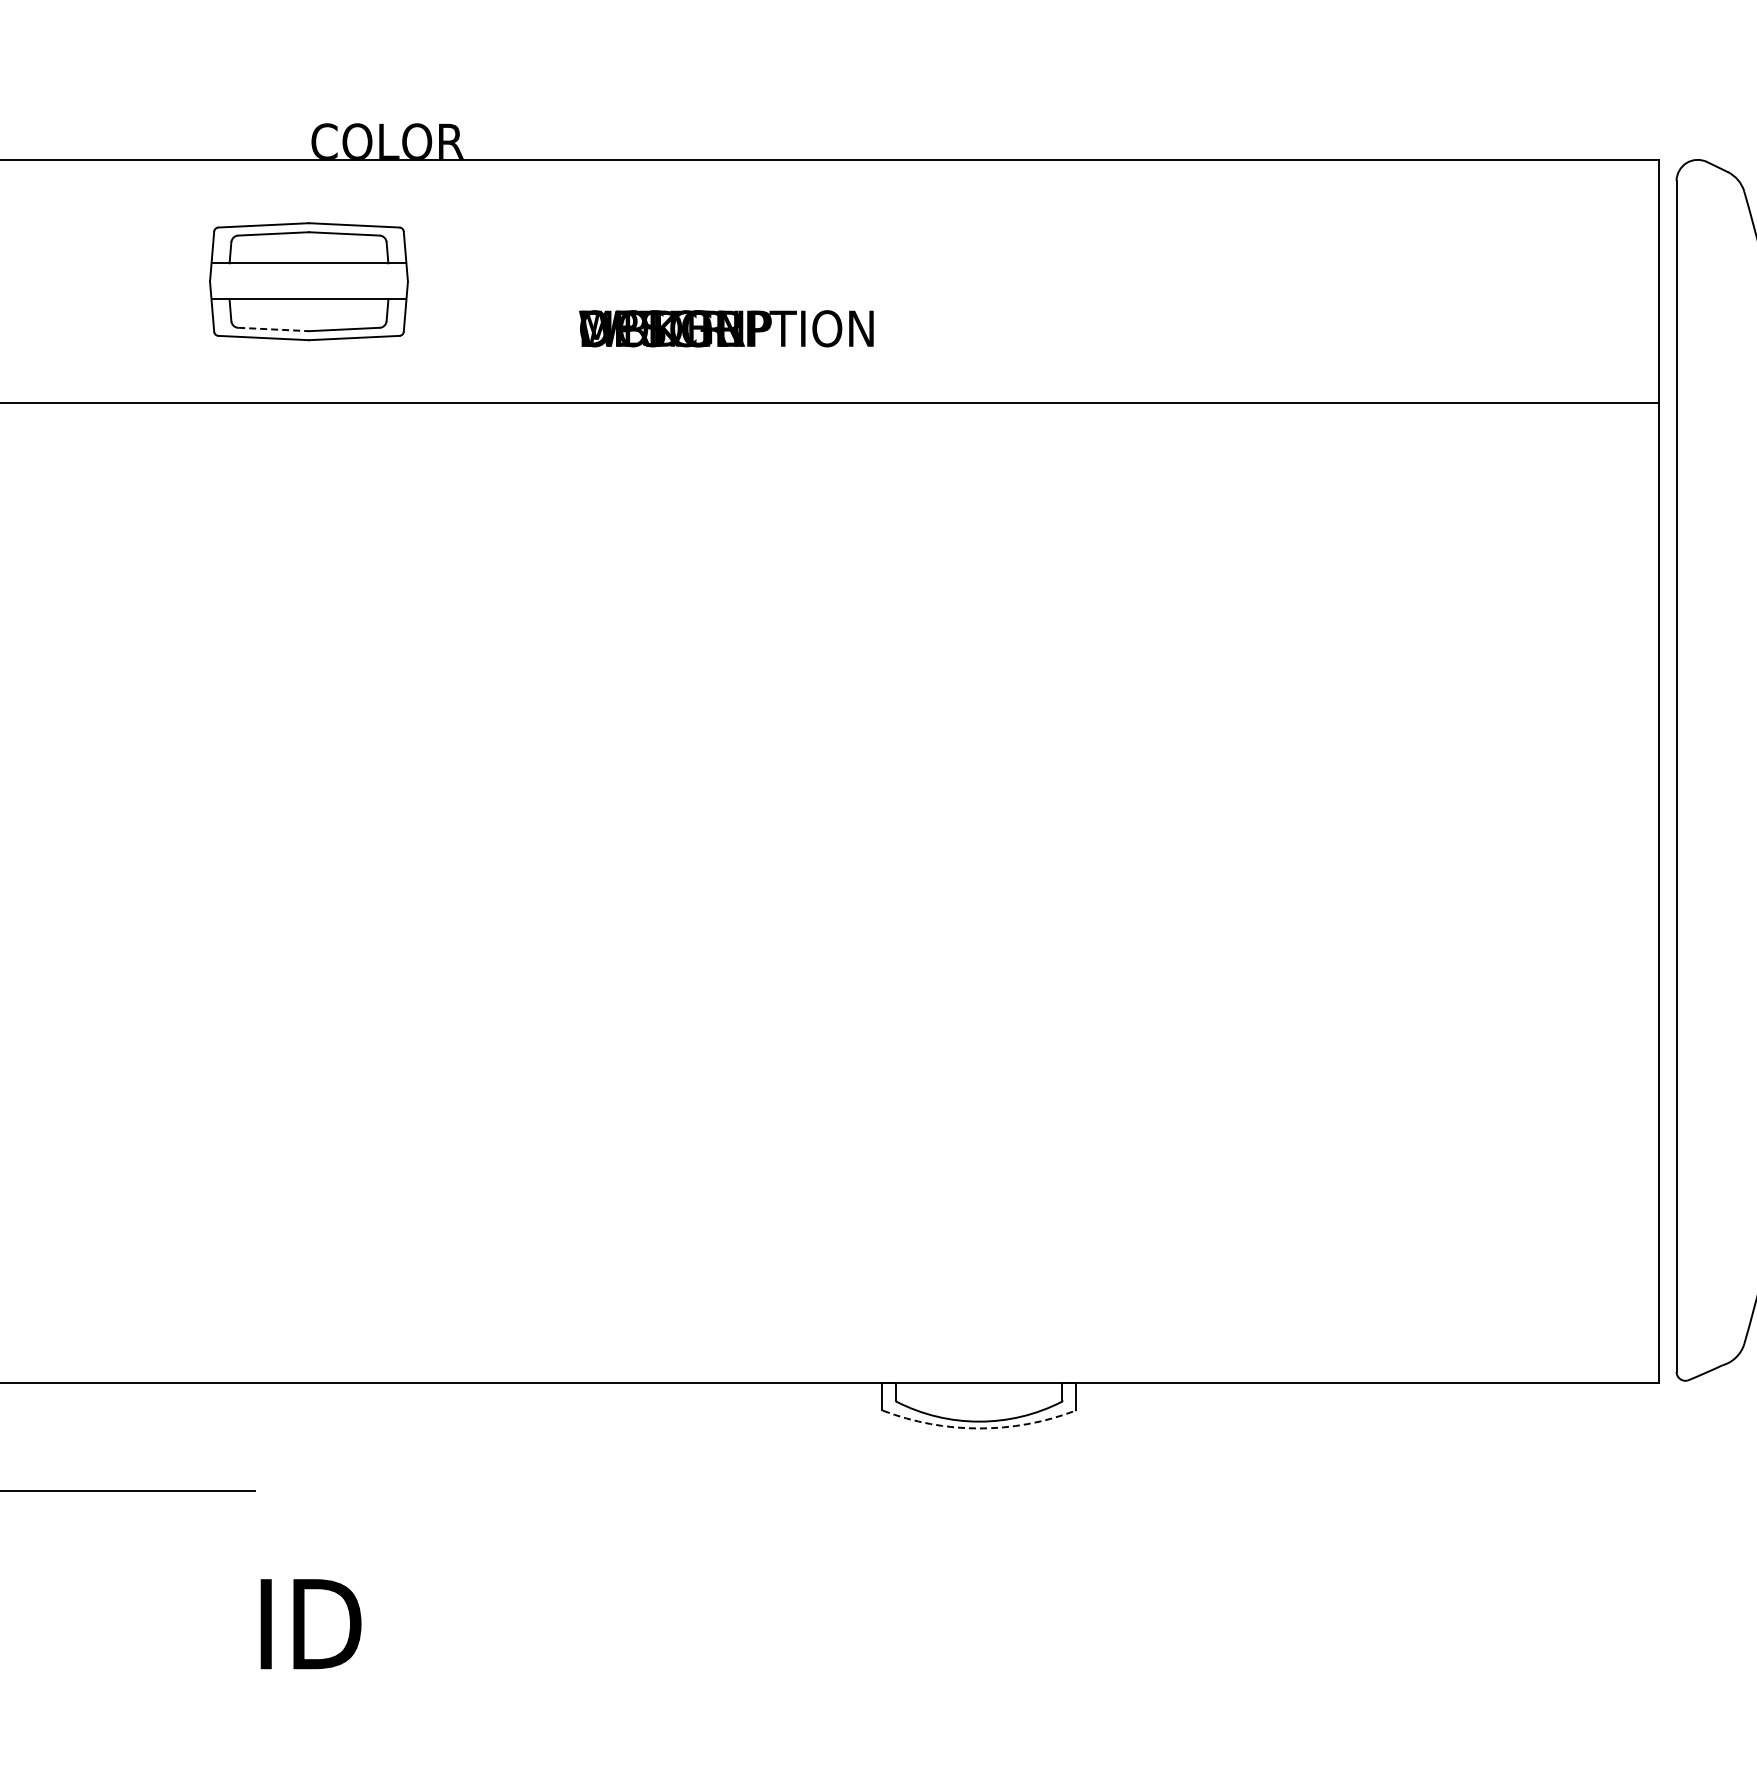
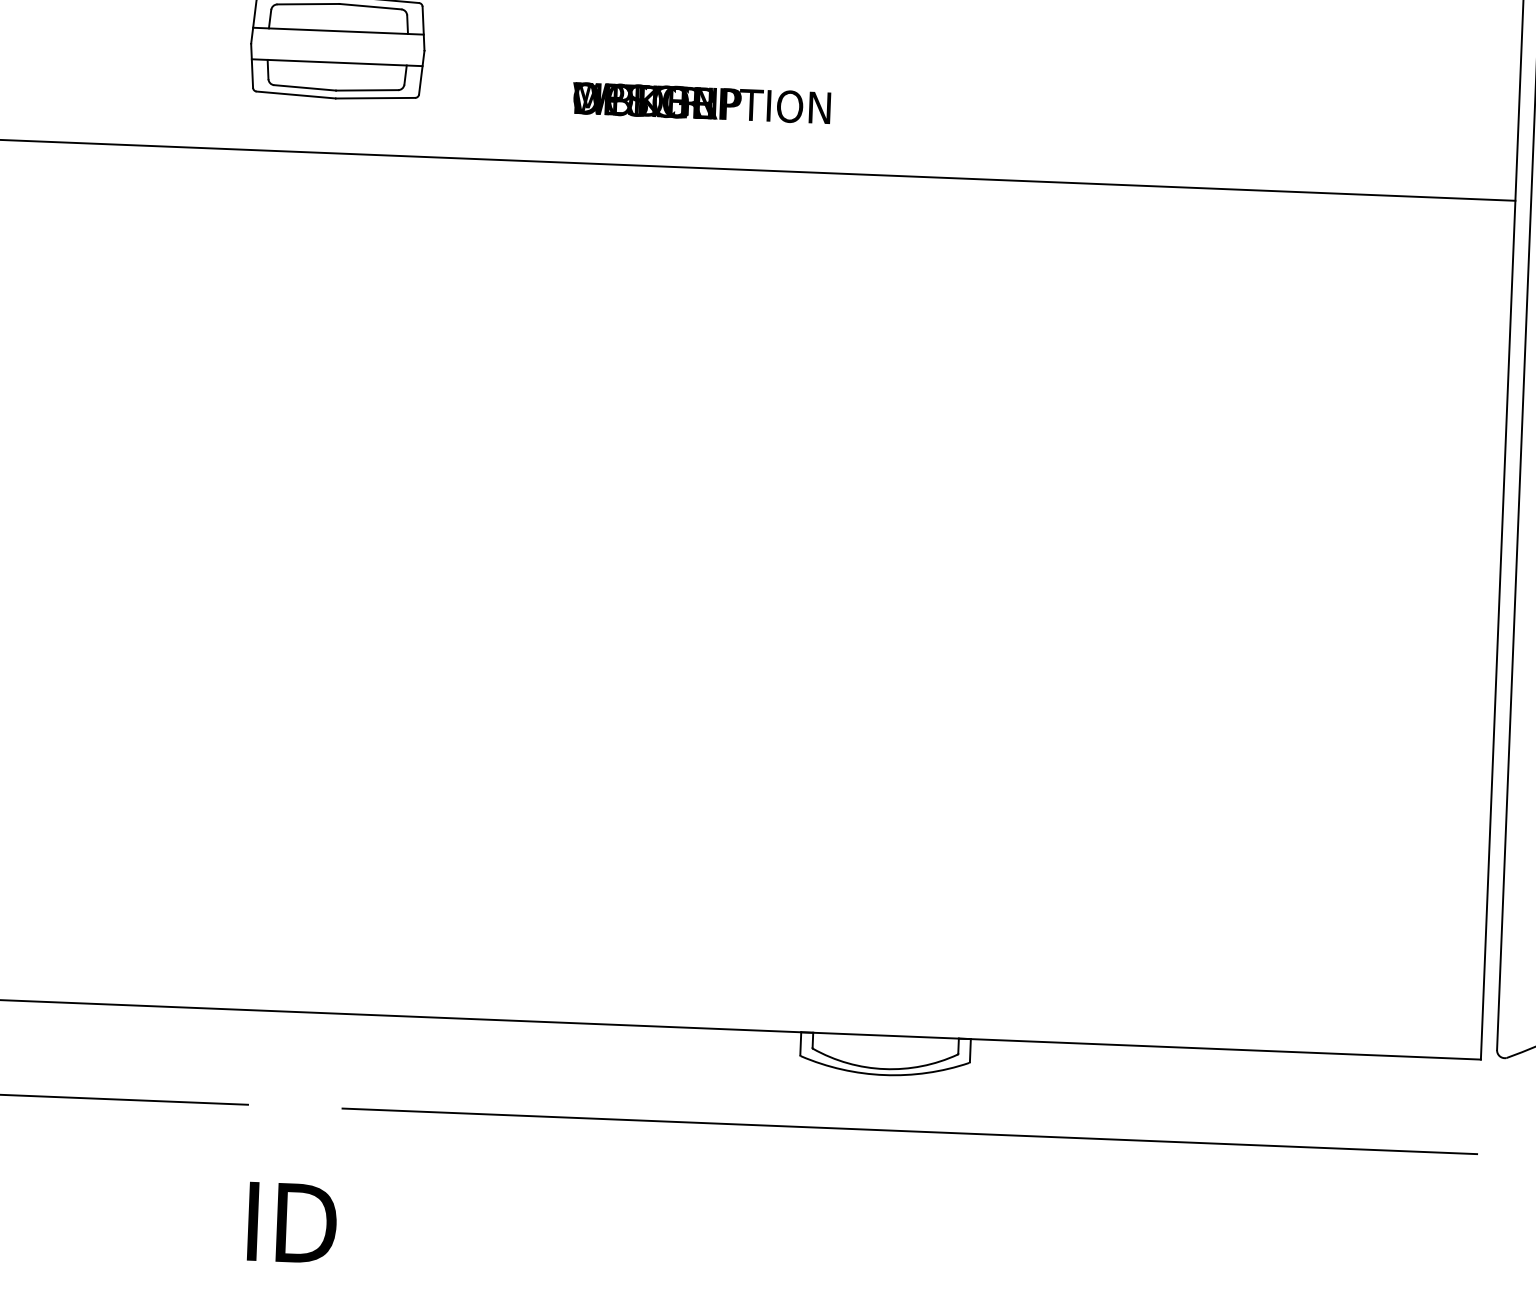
line: (274, 329) -> (305, 87), dashed -> solid
arc: (979, 1428) -> (884, 1075), dashed -> solid
line: (1010, 1491) -> (909, 1131), added

